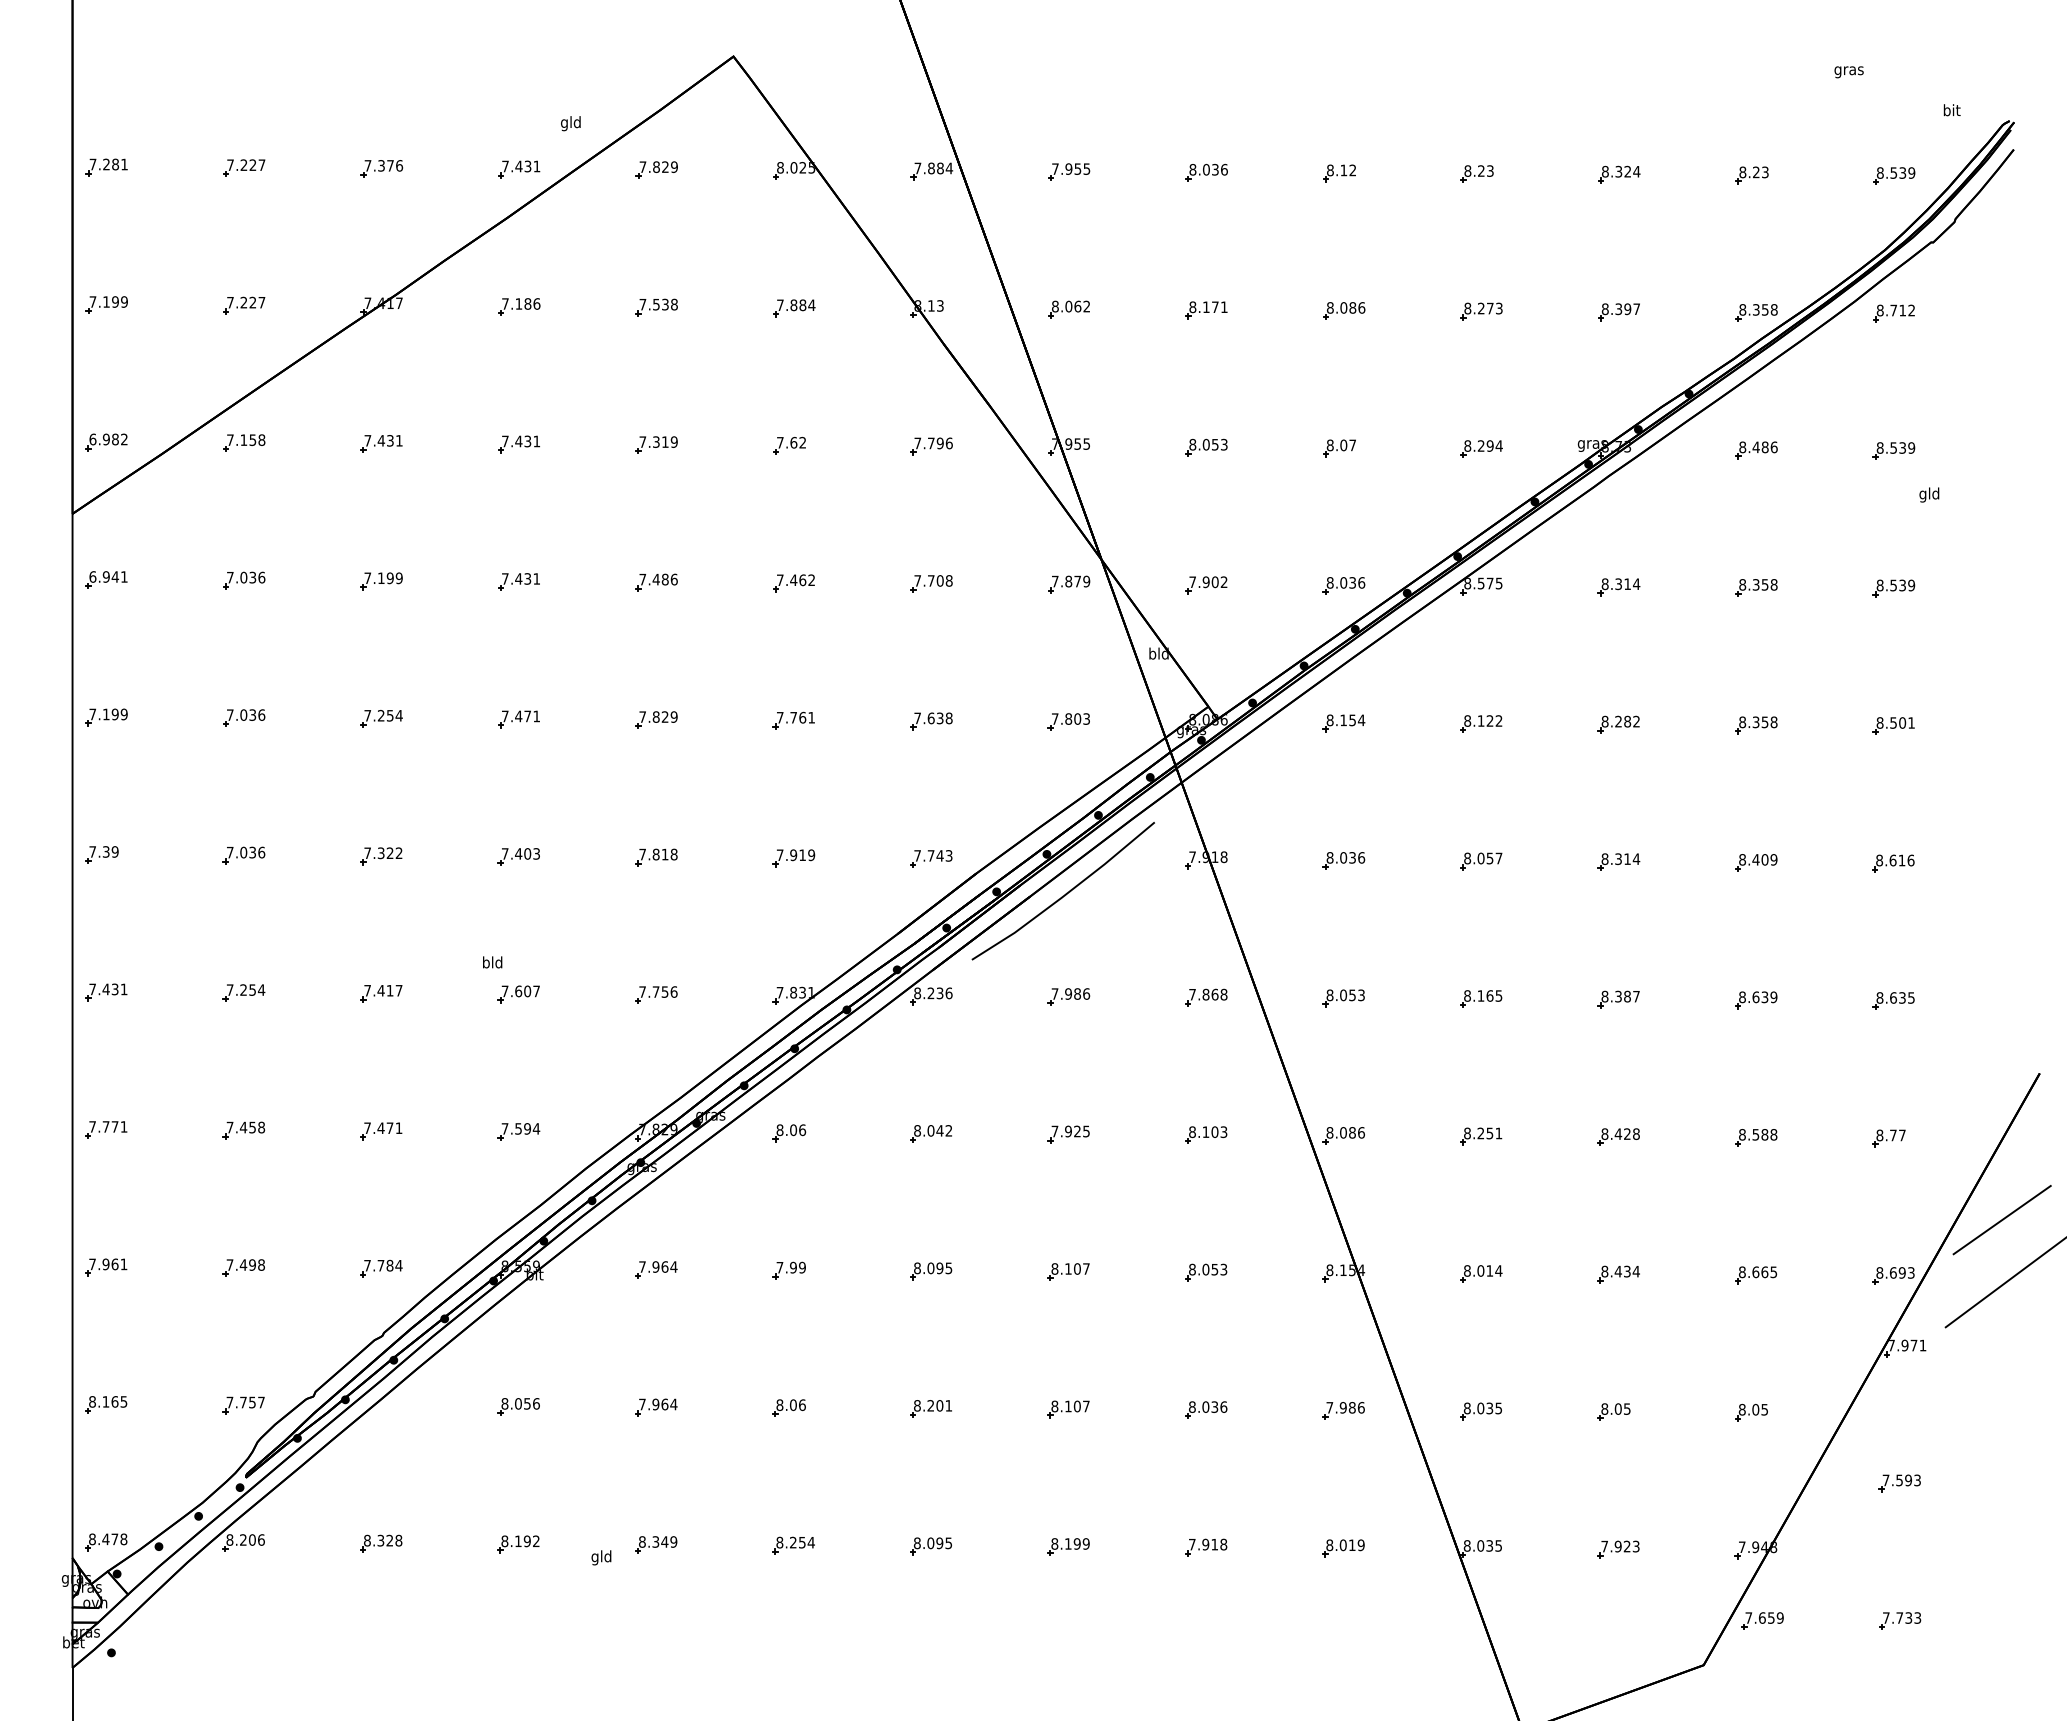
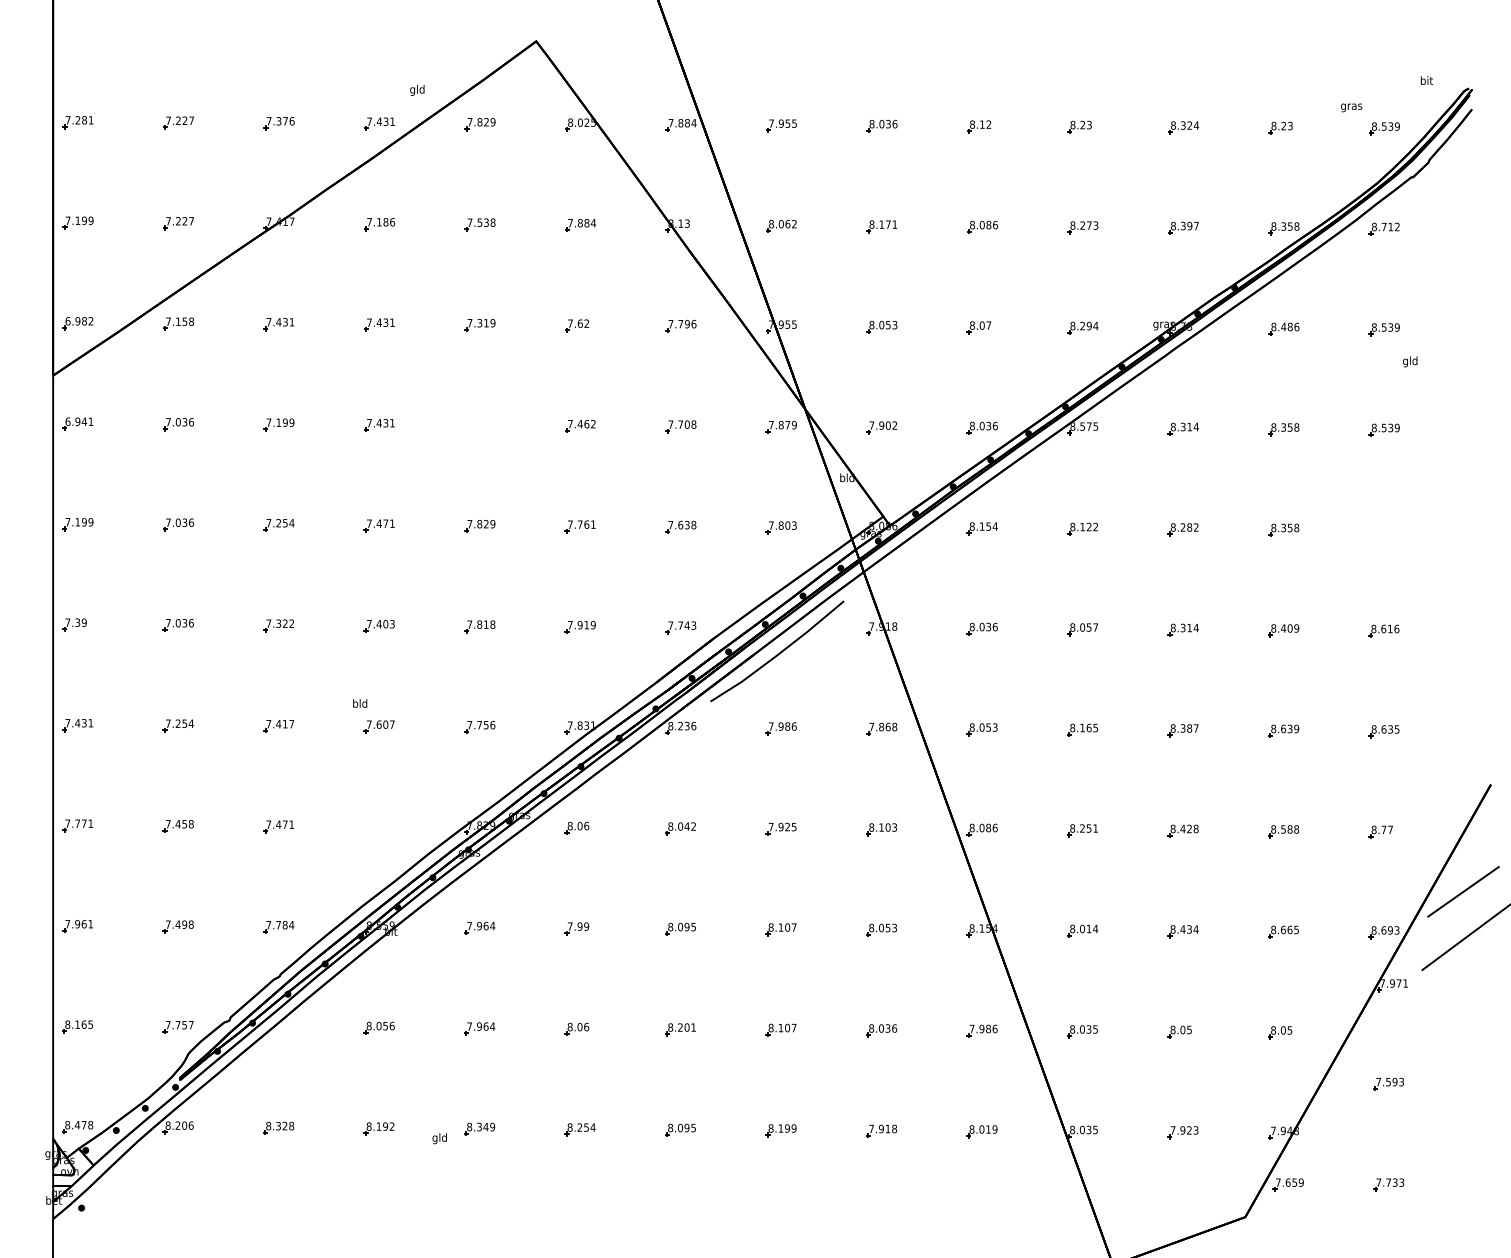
text: (1848, 71) -> (1351, 107), moved
part: (655, 582) -> (479, 425), removed
part: (1892, 725) -> (1383, 530), removed
part: (517, 1132) -> (378, 827), removed

